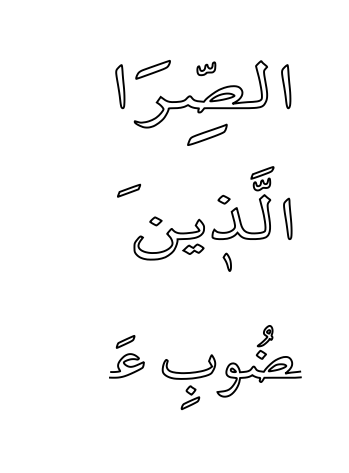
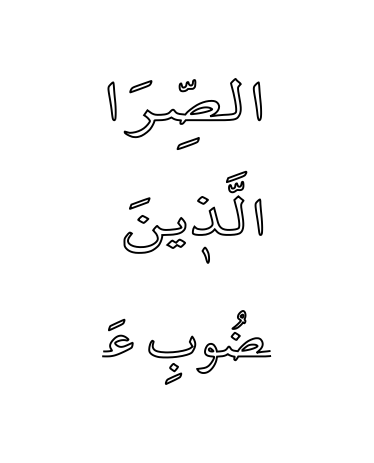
part: (152, 69) -> (140, 86), size x0.71
part: (206, 134) -> (187, 143), size x0.62
part: (128, 190) -> (139, 203), moved

